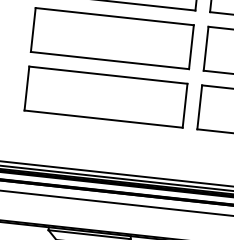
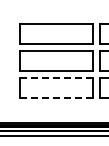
line: (107, 74) -> (56, 77), solid -> dashed
line: (103, 119) -> (56, 98), solid -> dashed

